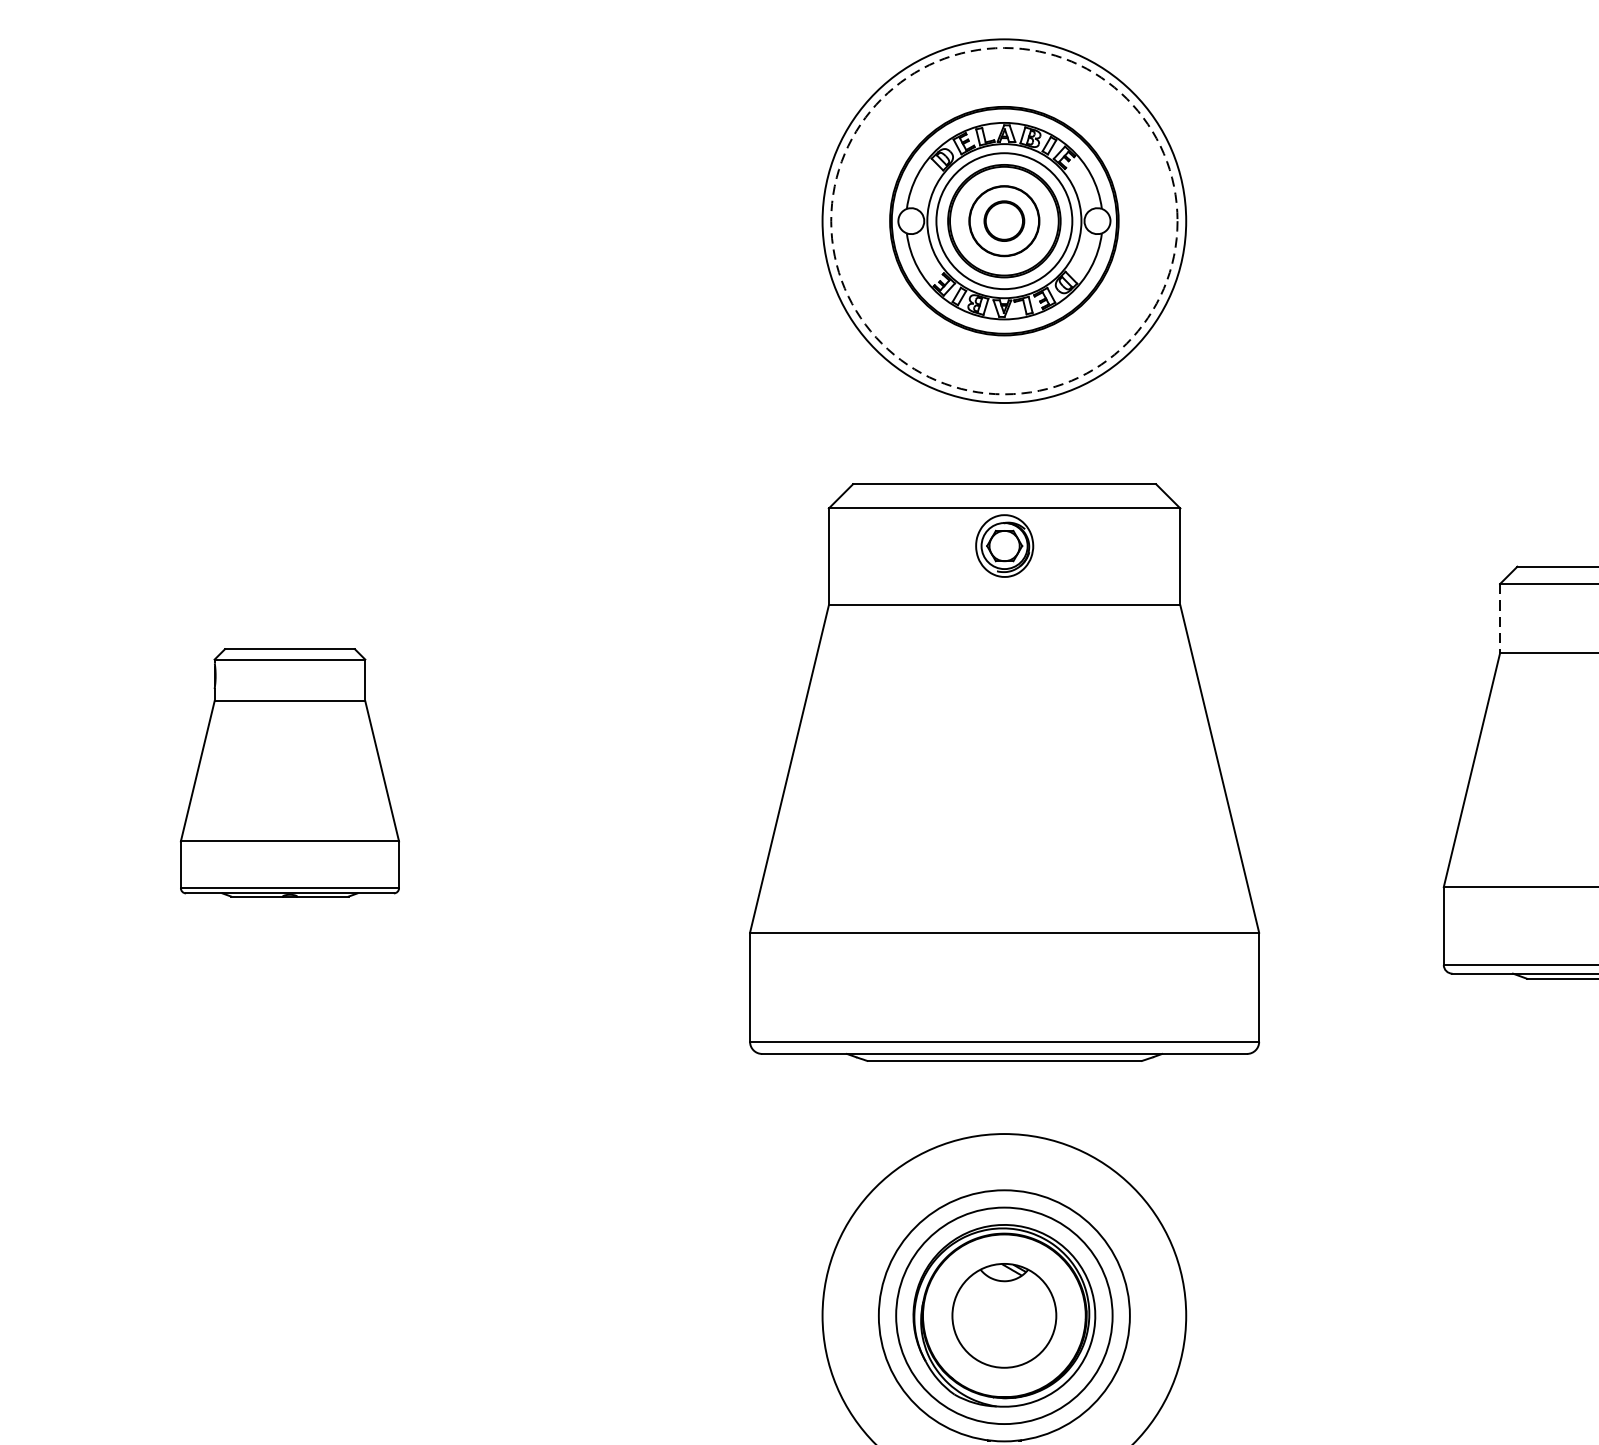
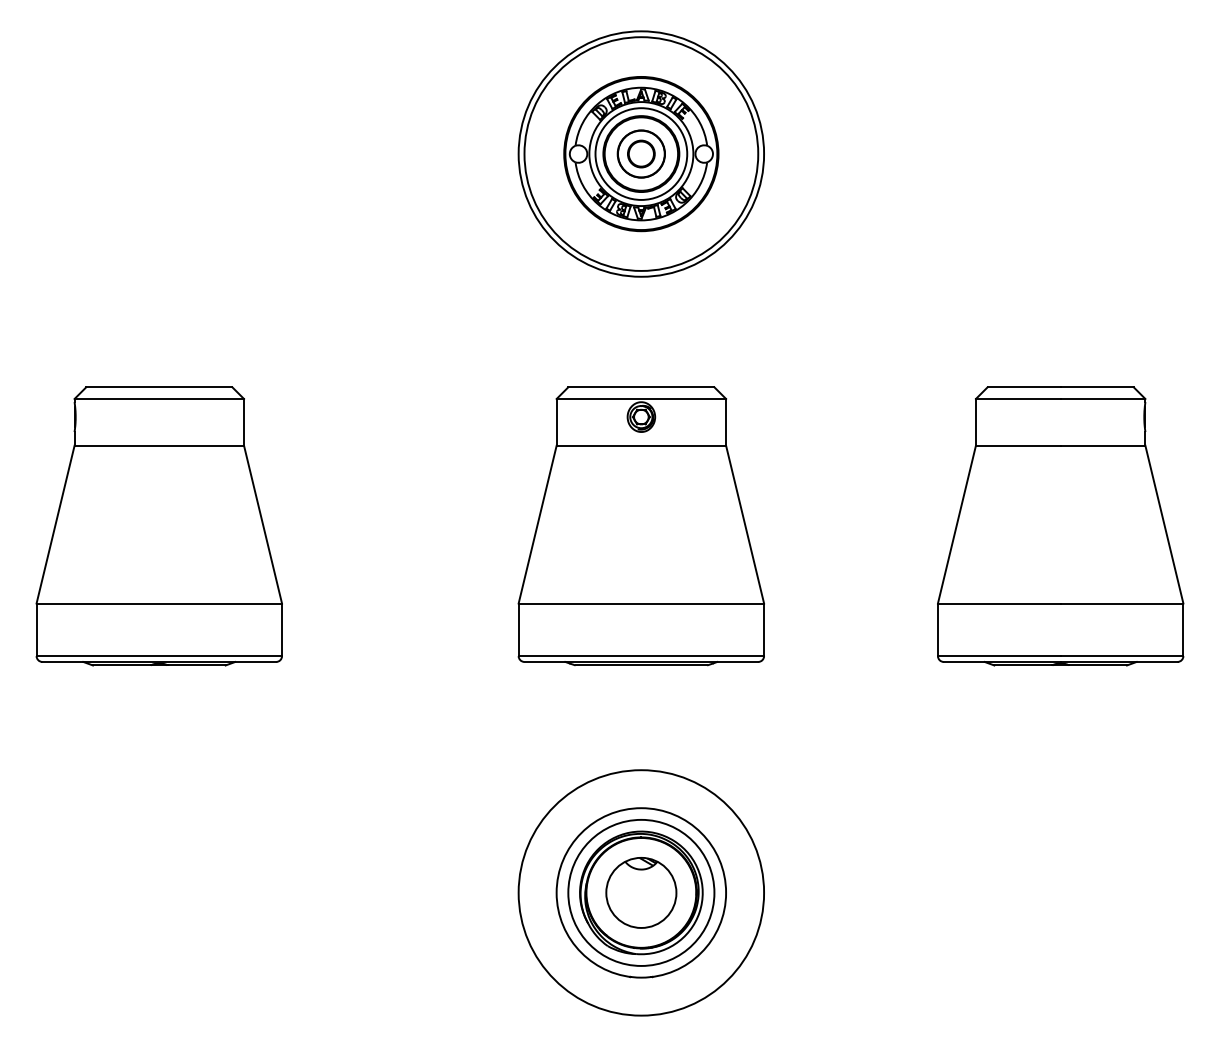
circle: (1004, 220) -> (641, 153), dashed -> solid
line: (1499, 618) -> (975, 422), dashed -> solid
part: (288, 772) -> (158, 526), size x1.67
part: (1003, 772) -> (640, 526), size x0.71

